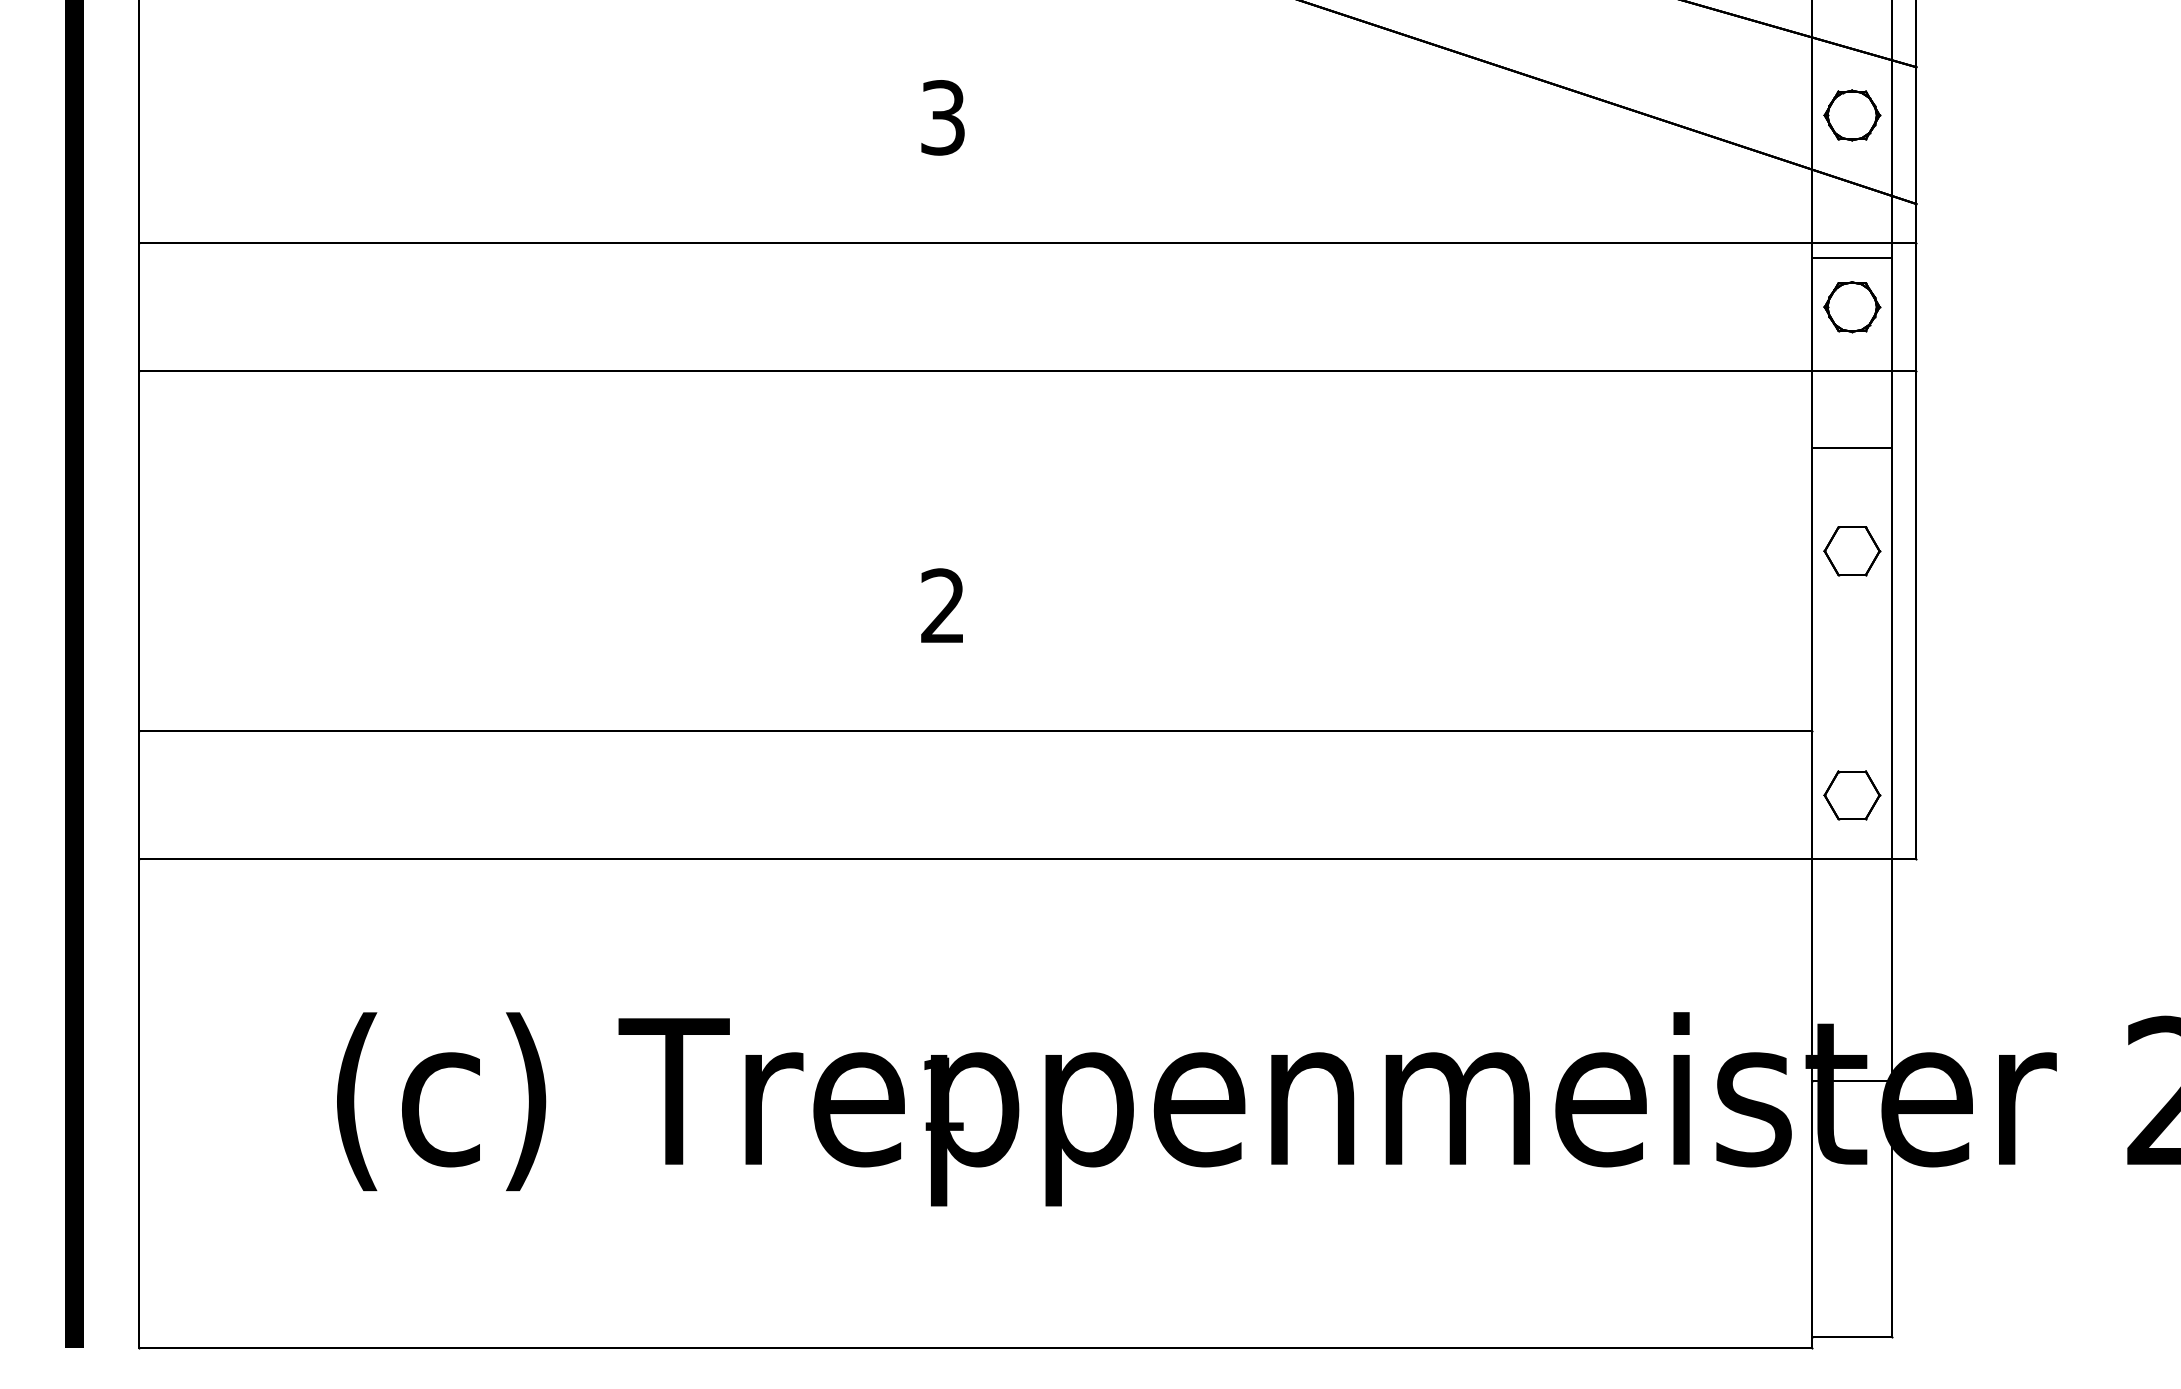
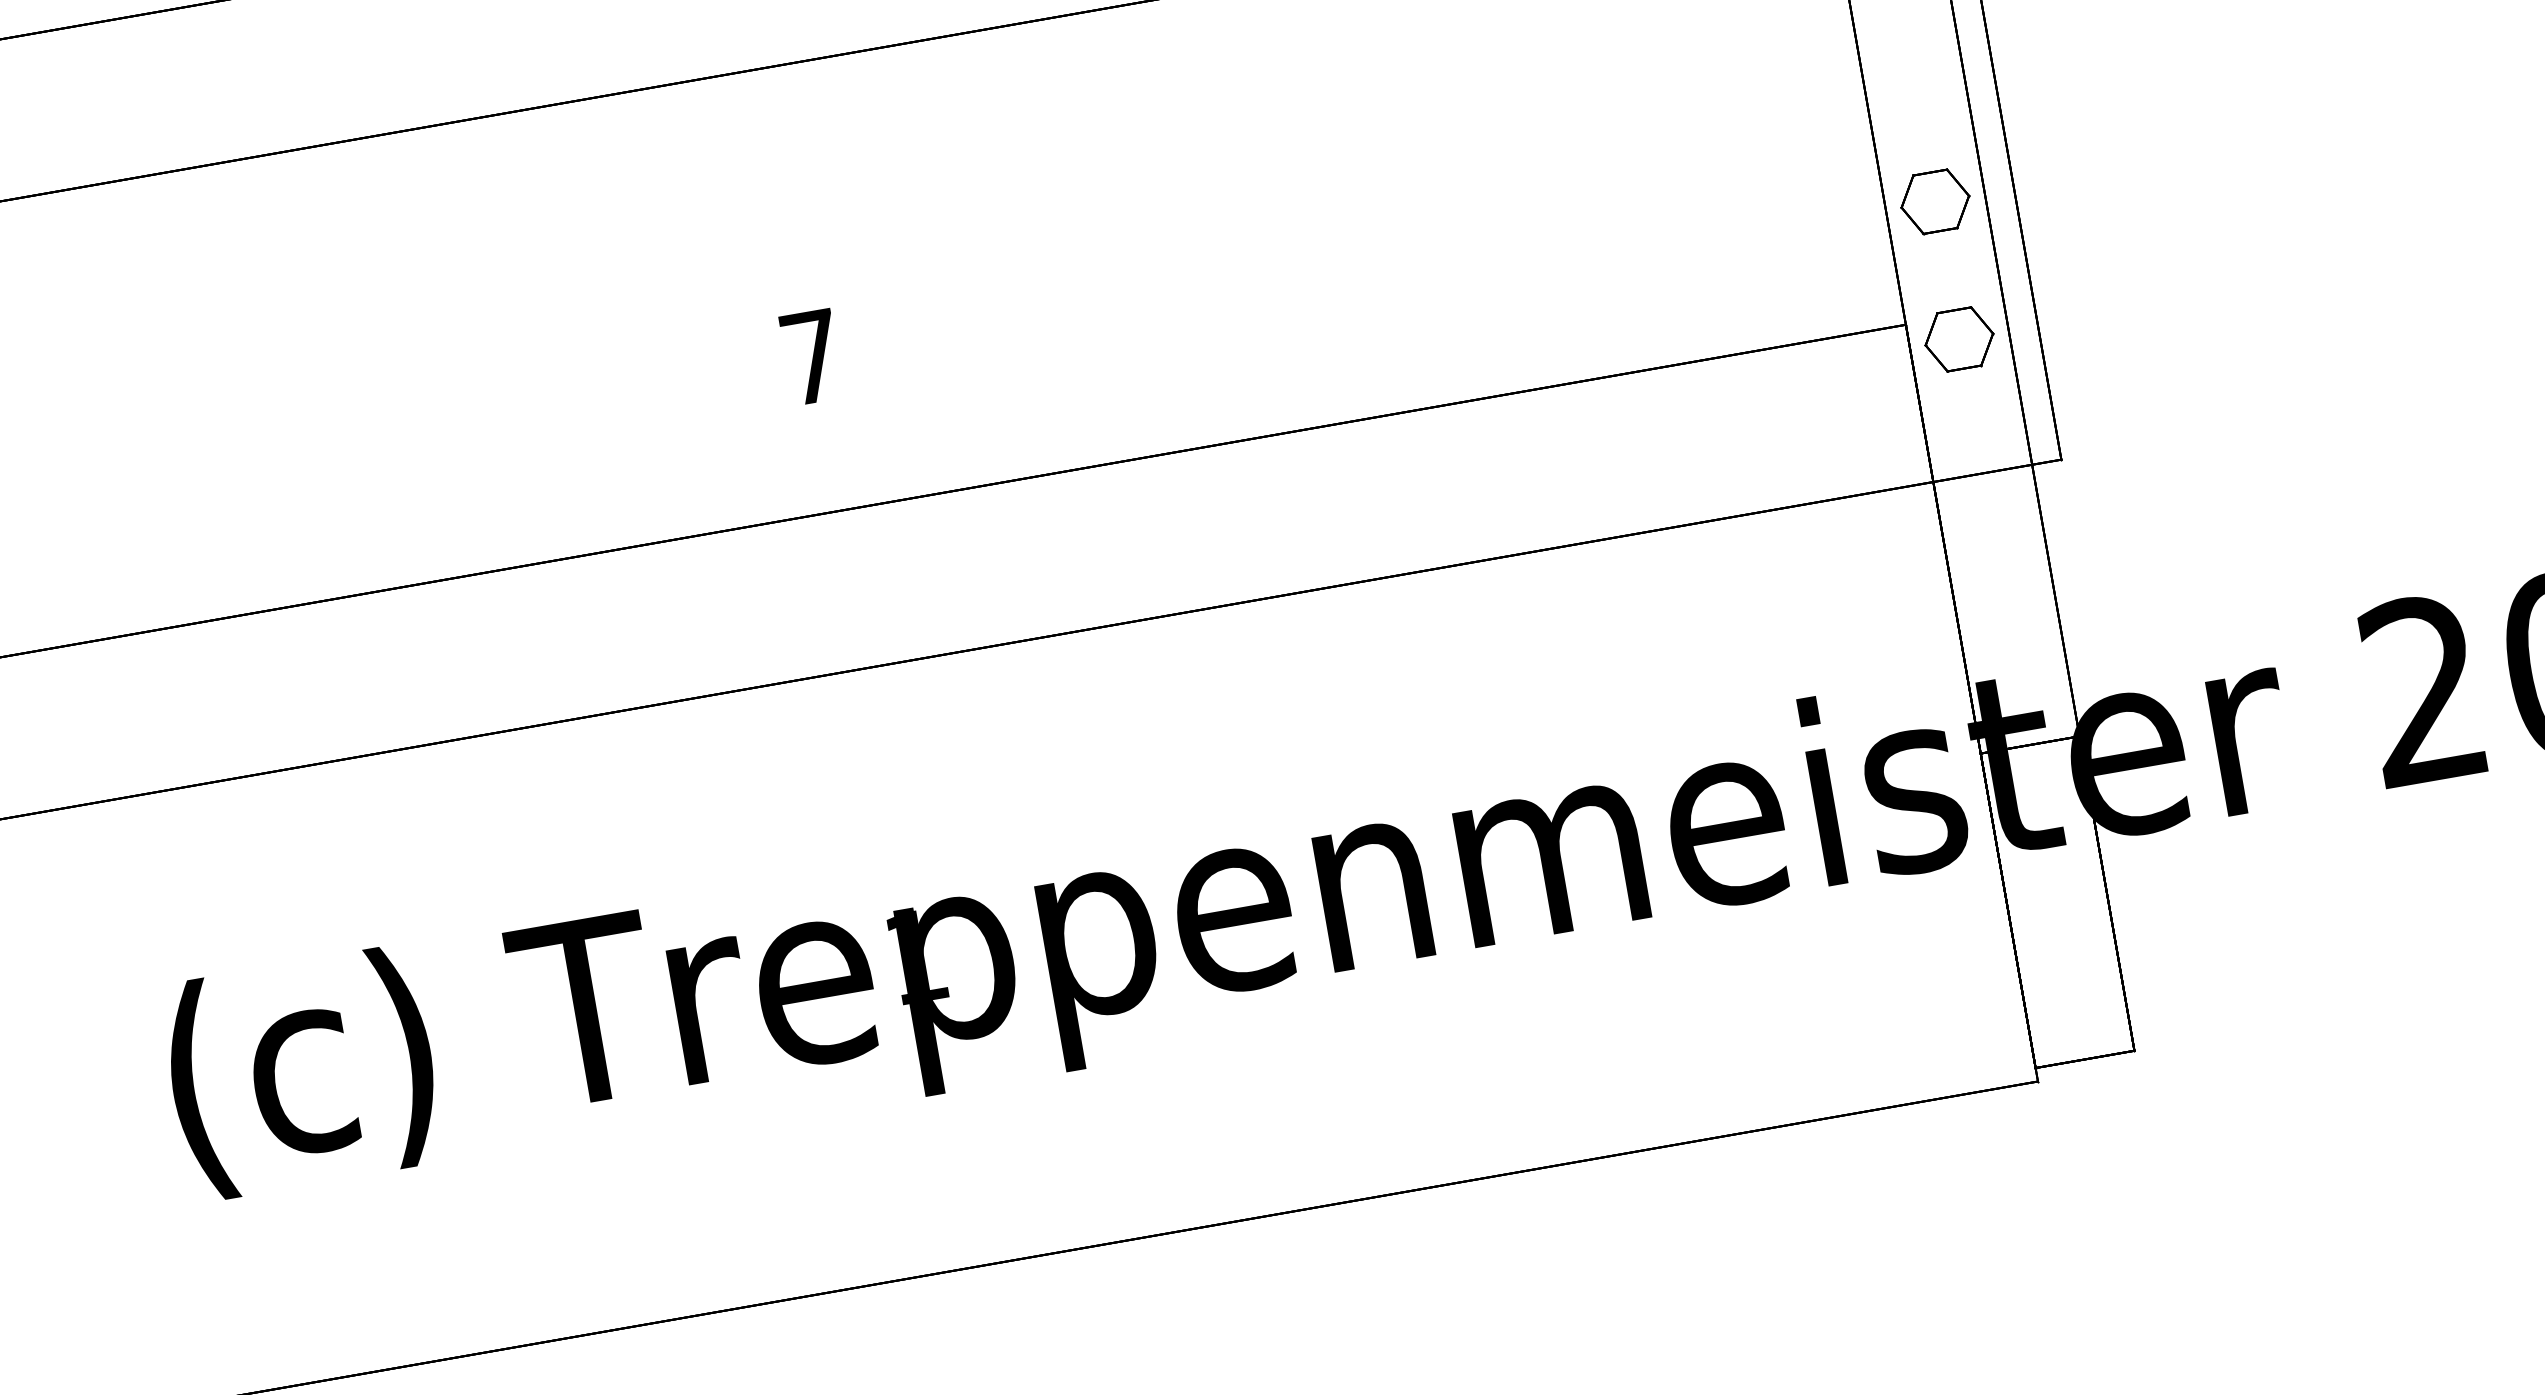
part: (1852, 551) -> (1935, 202), moved
text: (942, 605) -> (811, 356), 2 -> 7
part: (1852, 795) -> (1959, 339), moved

